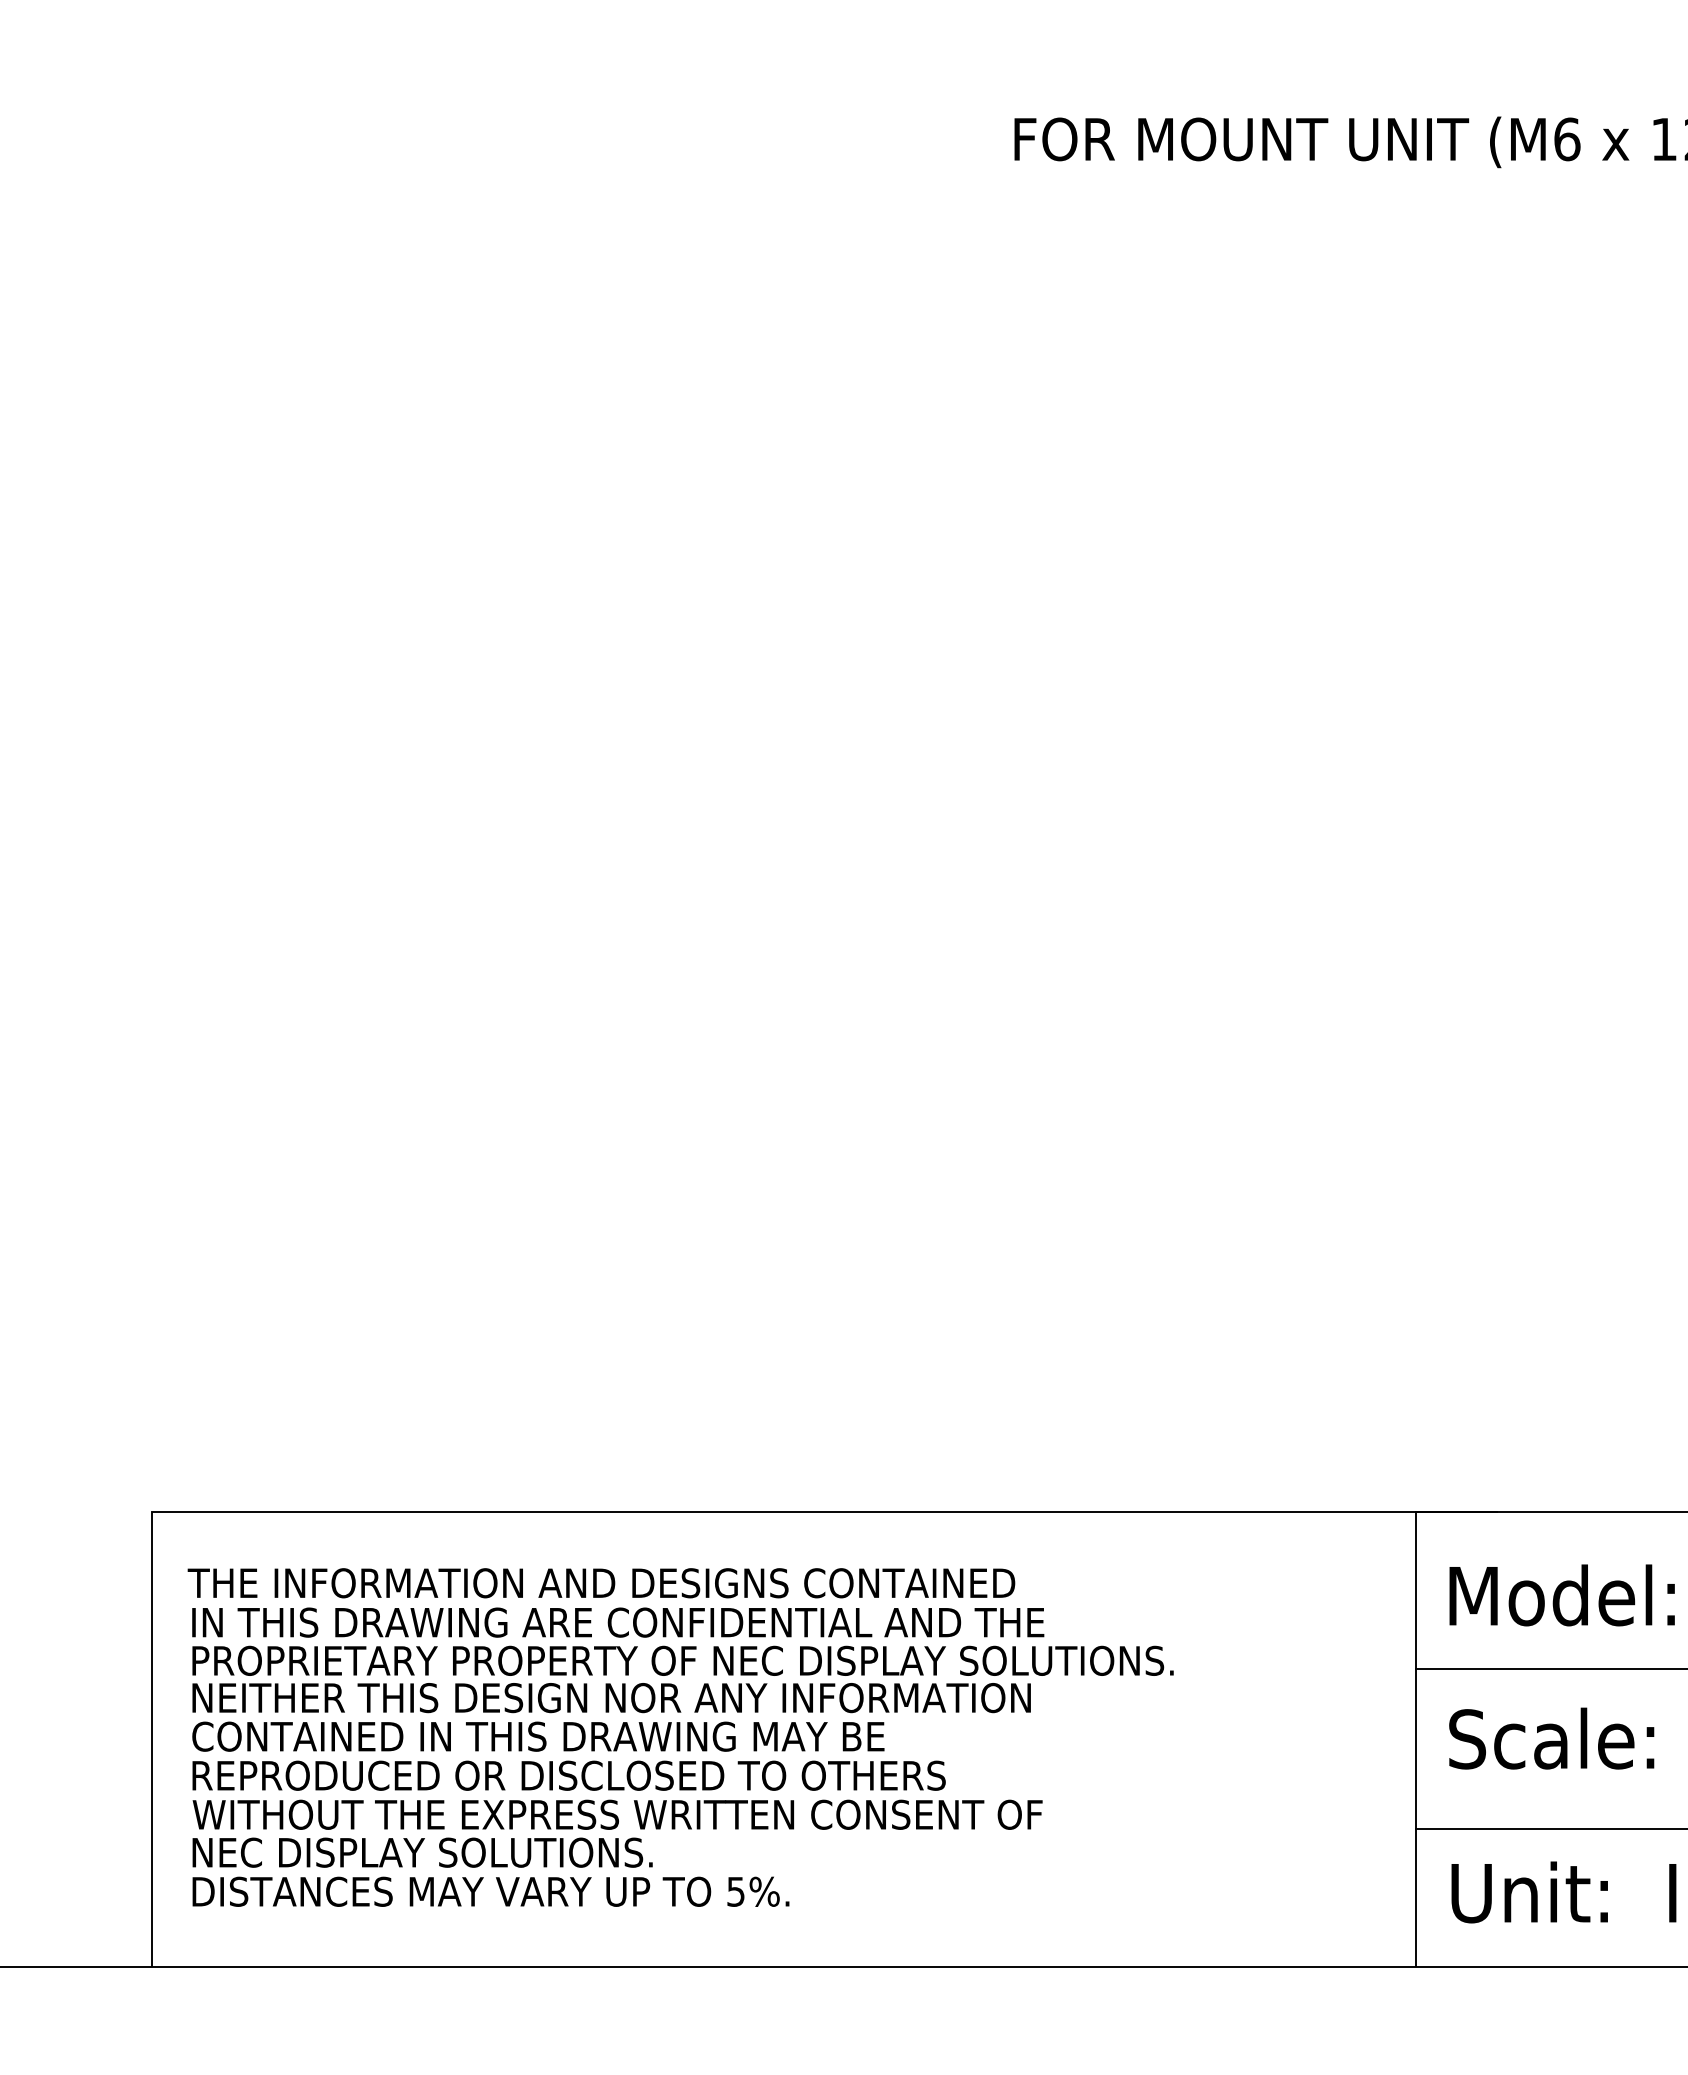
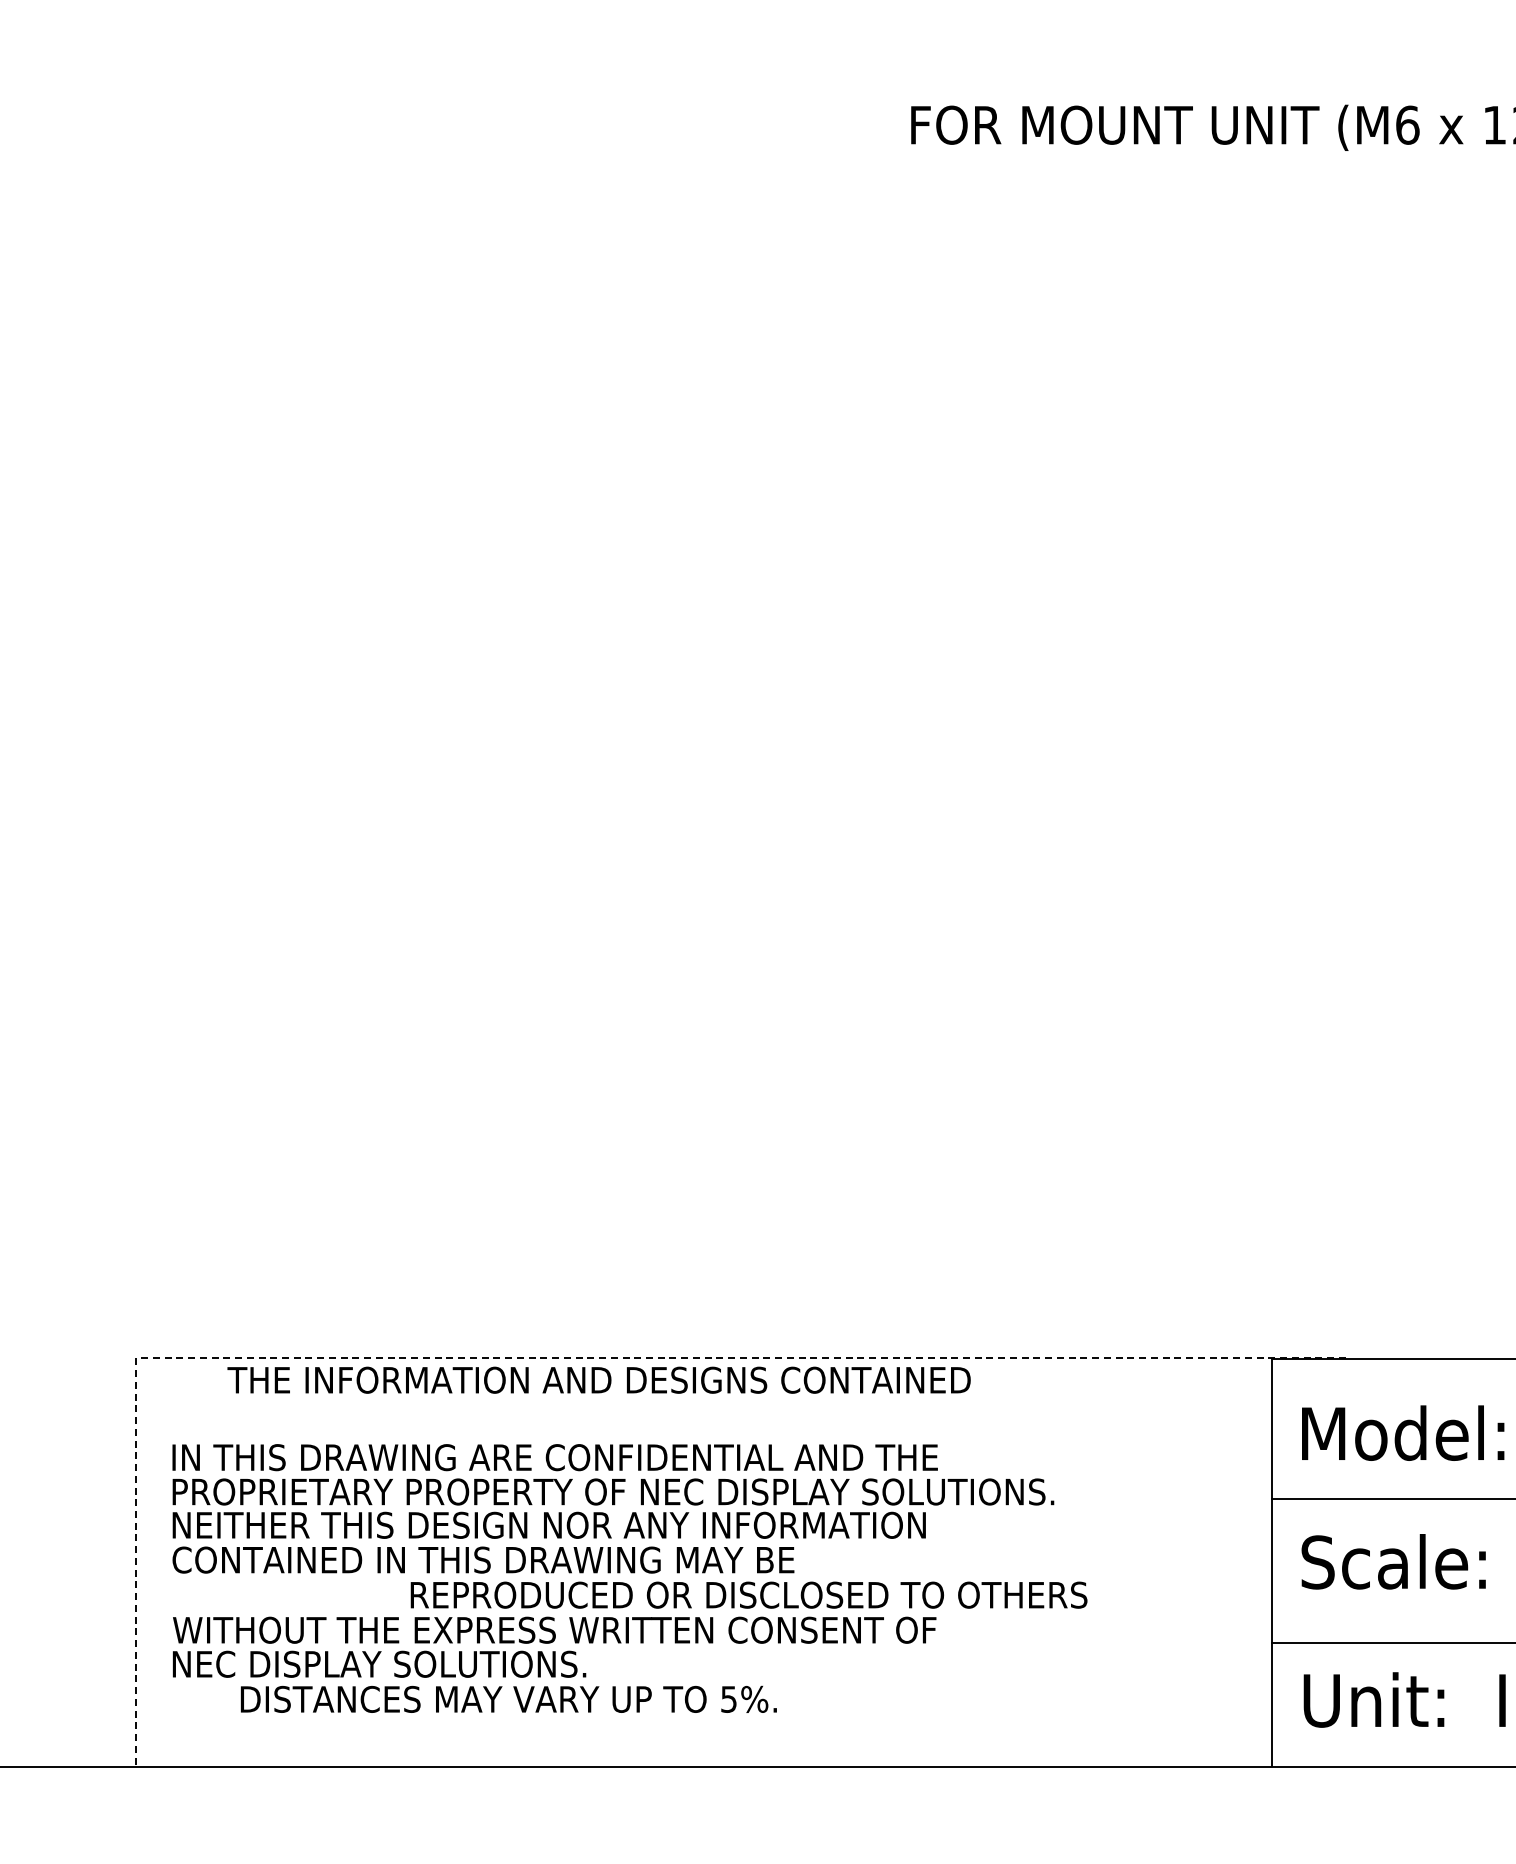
line: (597, 1512) -> (536, 1358), solid -> dashed
text: (600, 1582) -> (598, 1379), moved
text: (568, 1774) -> (748, 1594), moved
text: (490, 1890) -> (508, 1698), moved

